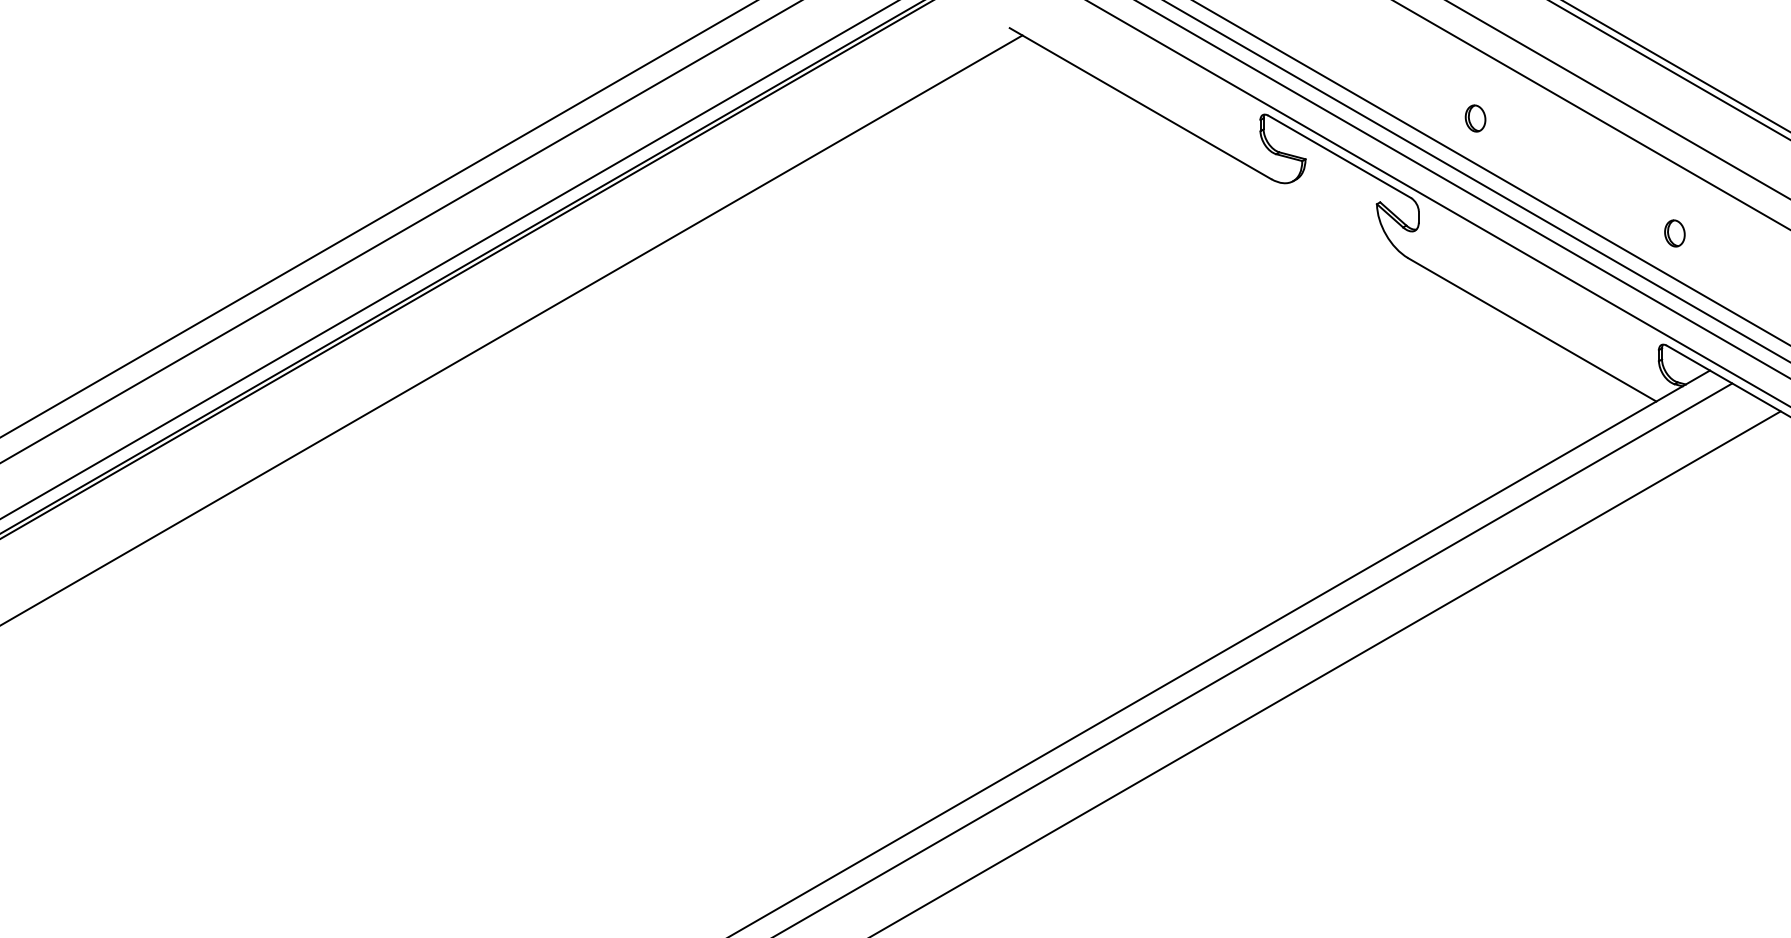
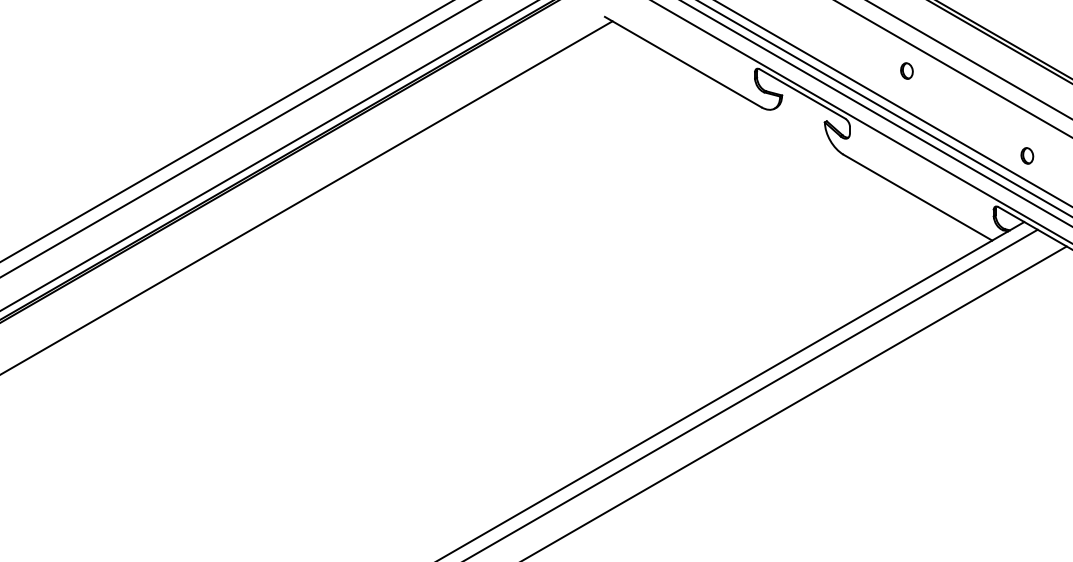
part: (1474, 117) -> (906, 70), moved
part: (1675, 232) -> (1027, 155), moved

